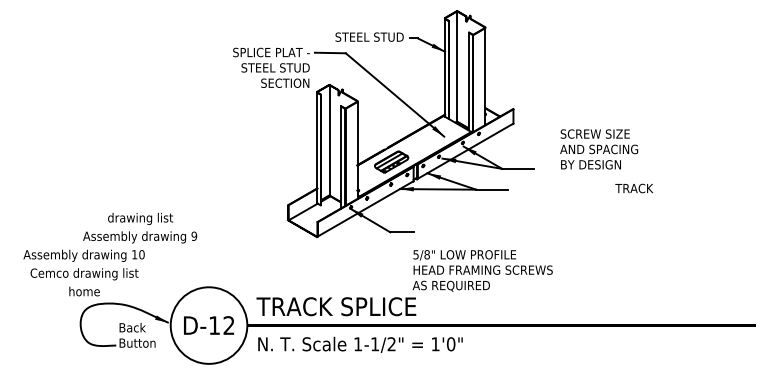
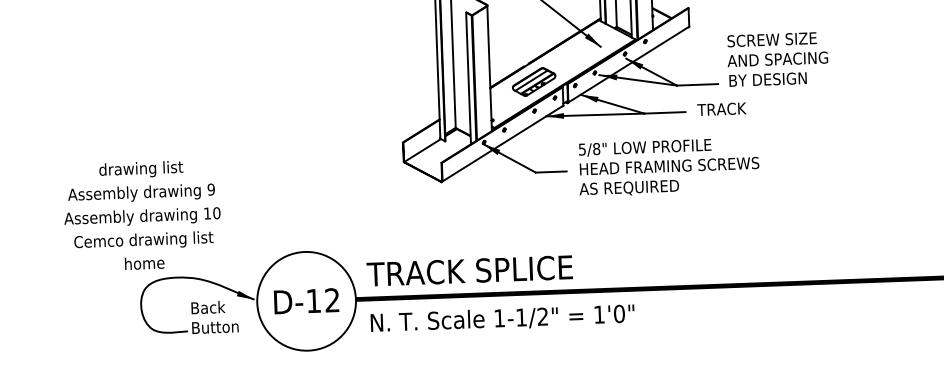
text: (599, 149) -> (778, 59), moved
text: (634, 188) -> (722, 109), moved
text: (140, 227) -> (141, 180), moved
text: (482, 270) -> (668, 166), moved

